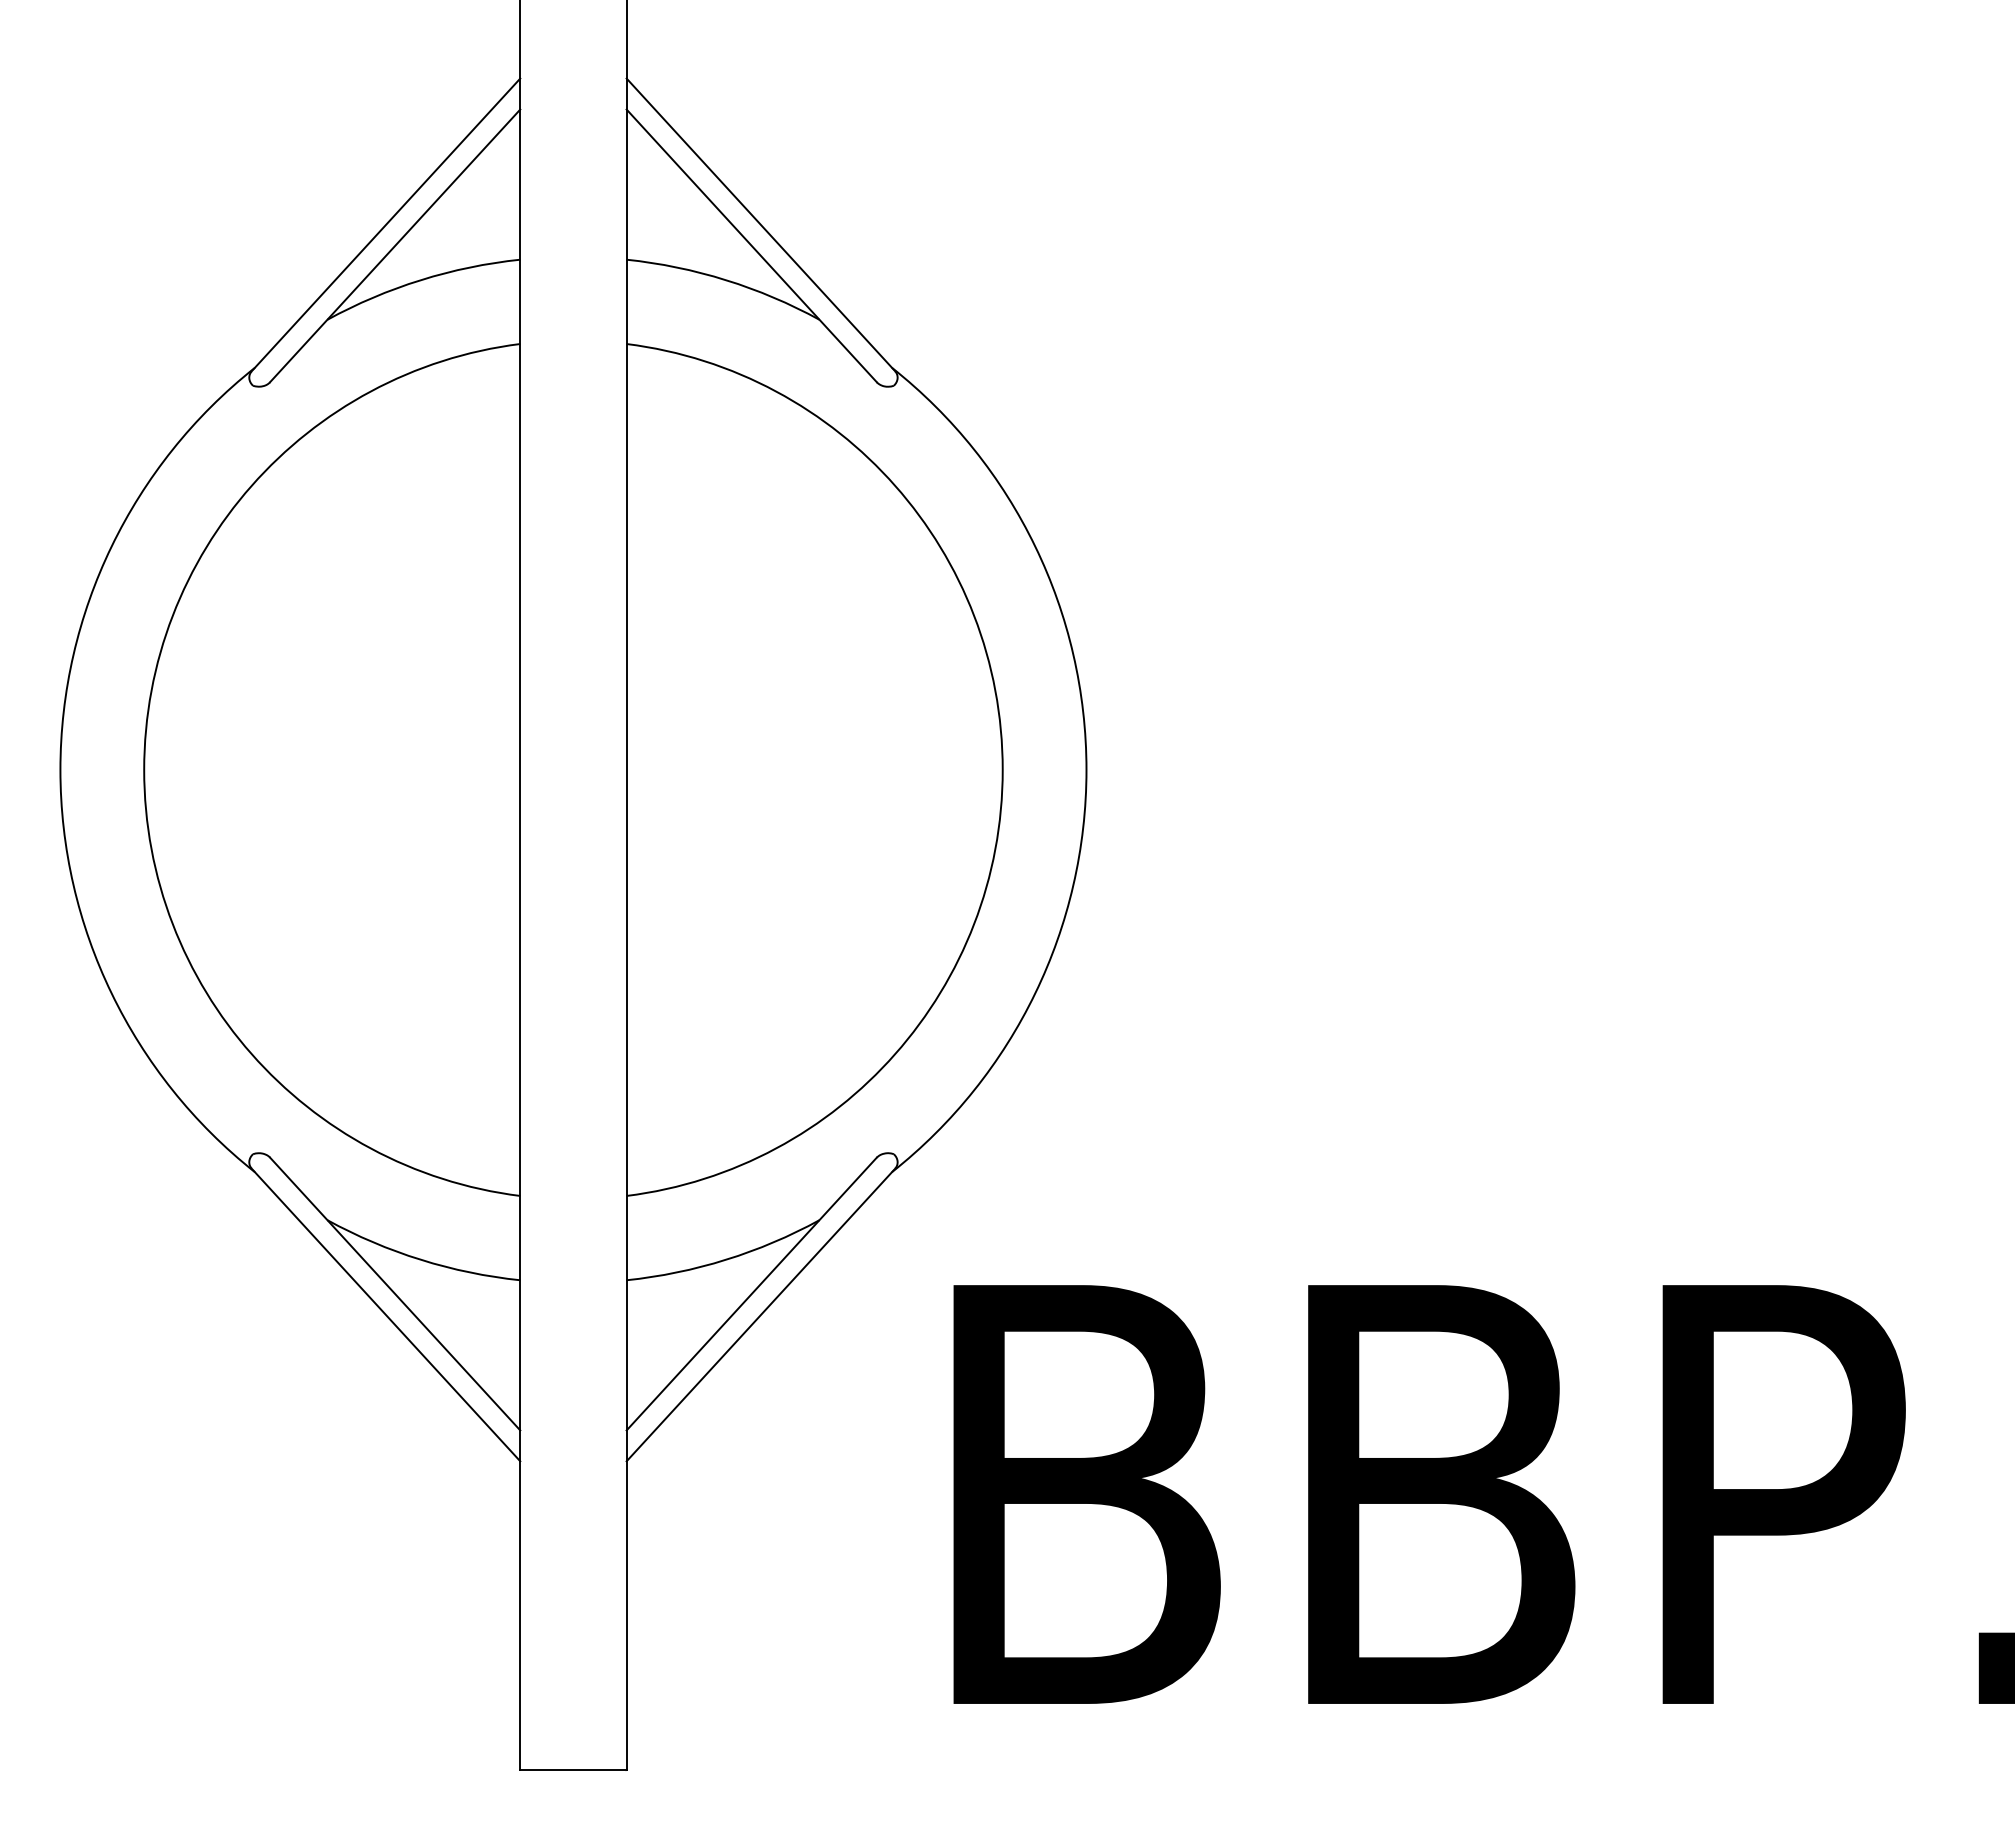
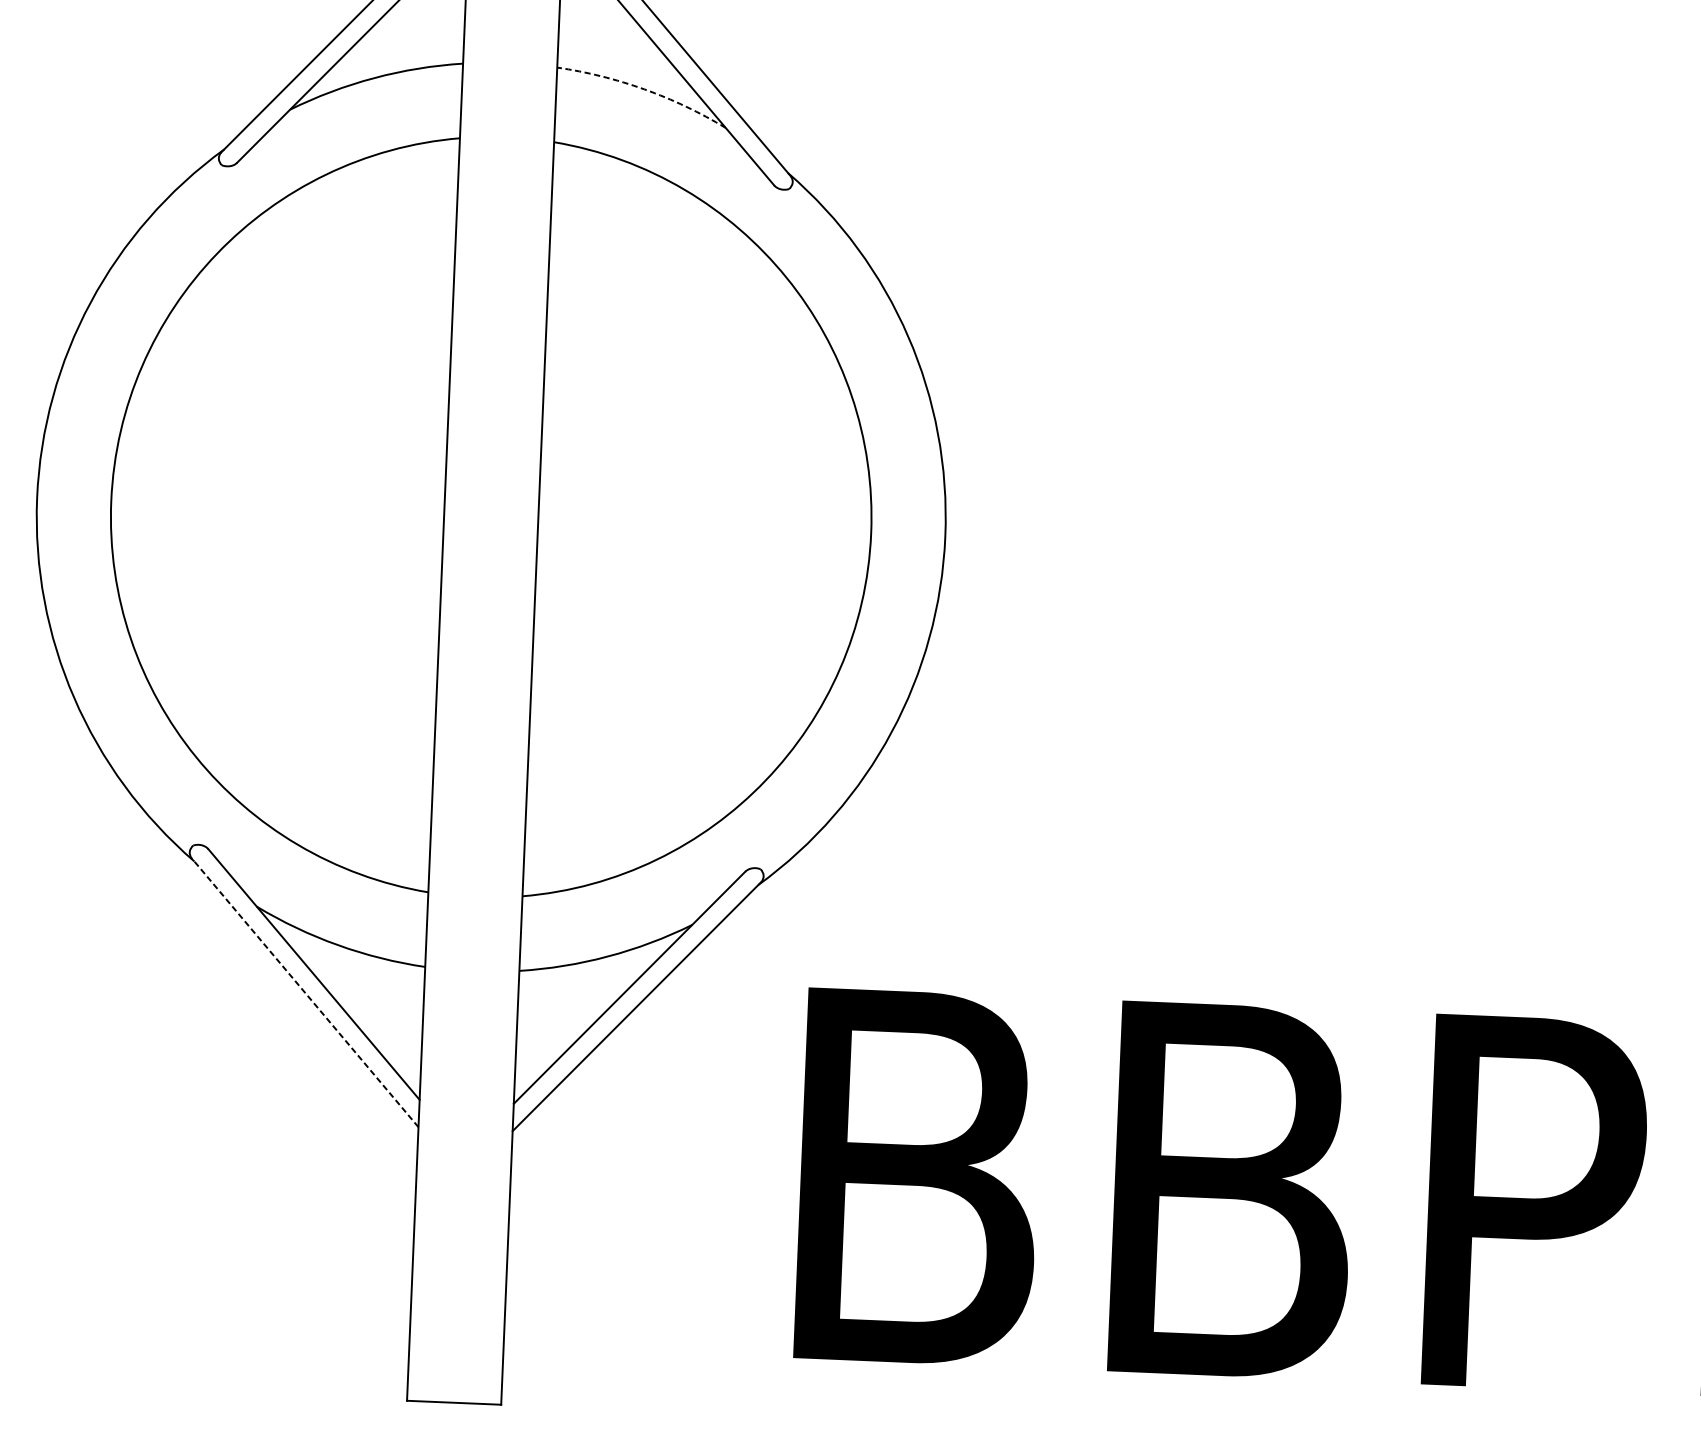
arc: (726, 280) -> (644, 89), solid -> dashed
line: (385, 1314) -> (304, 992), solid -> dashed

